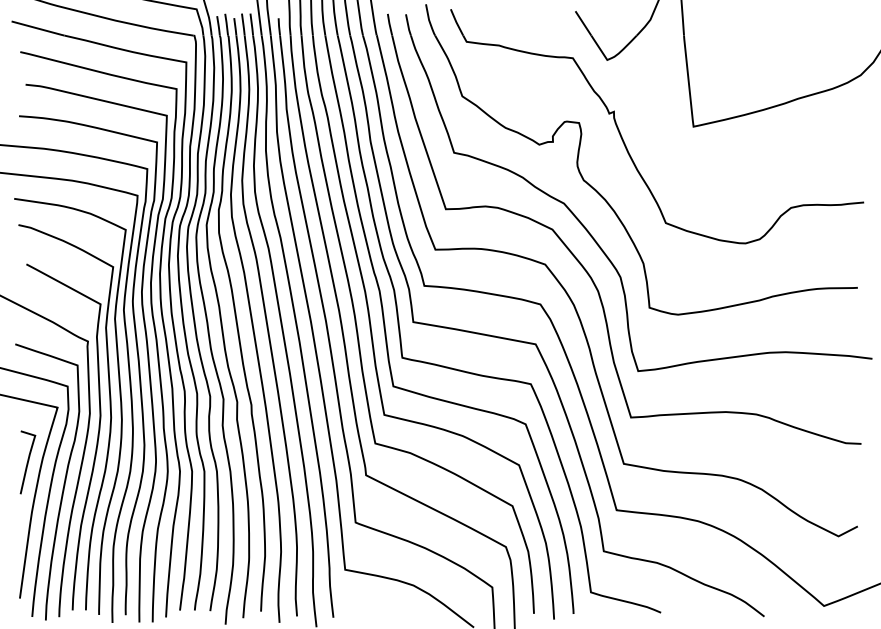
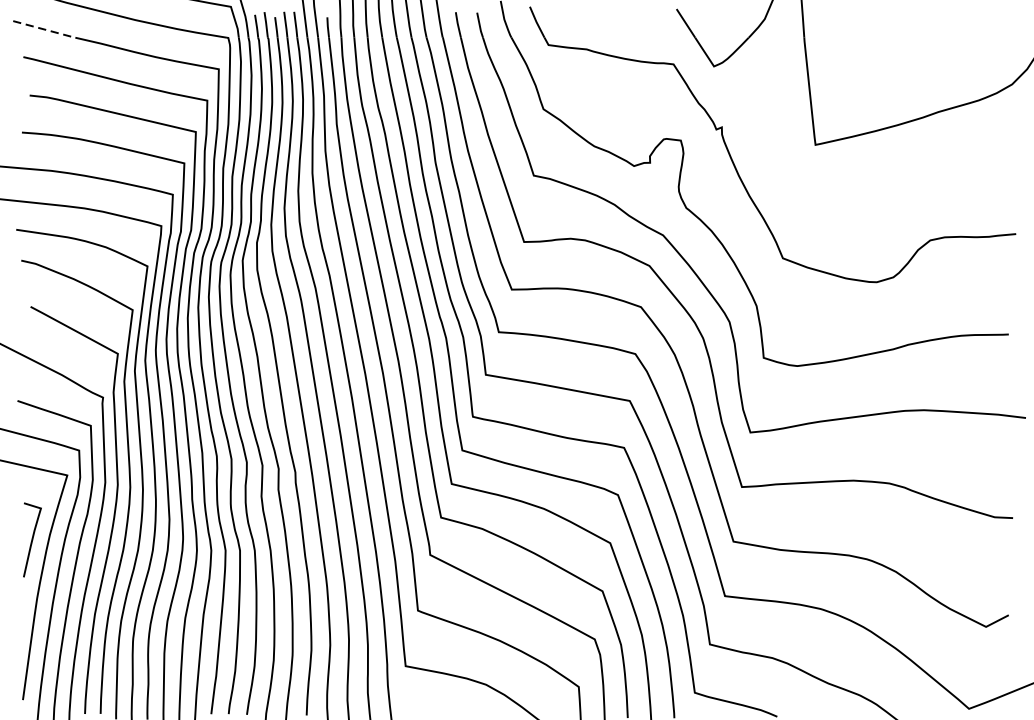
line: (39, 28) -> (46, 29), solid -> dashed

